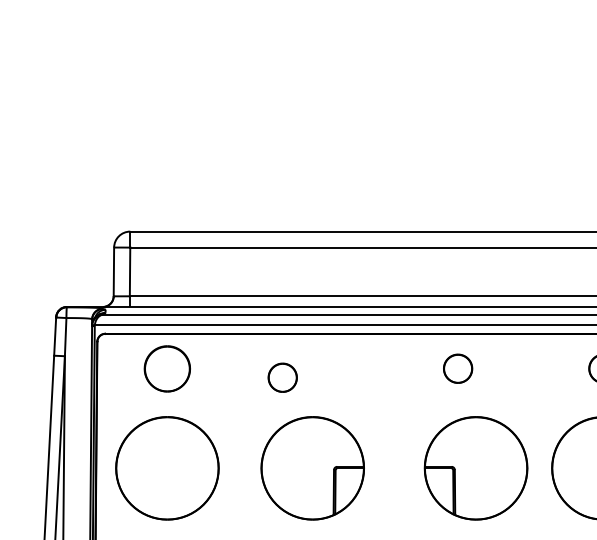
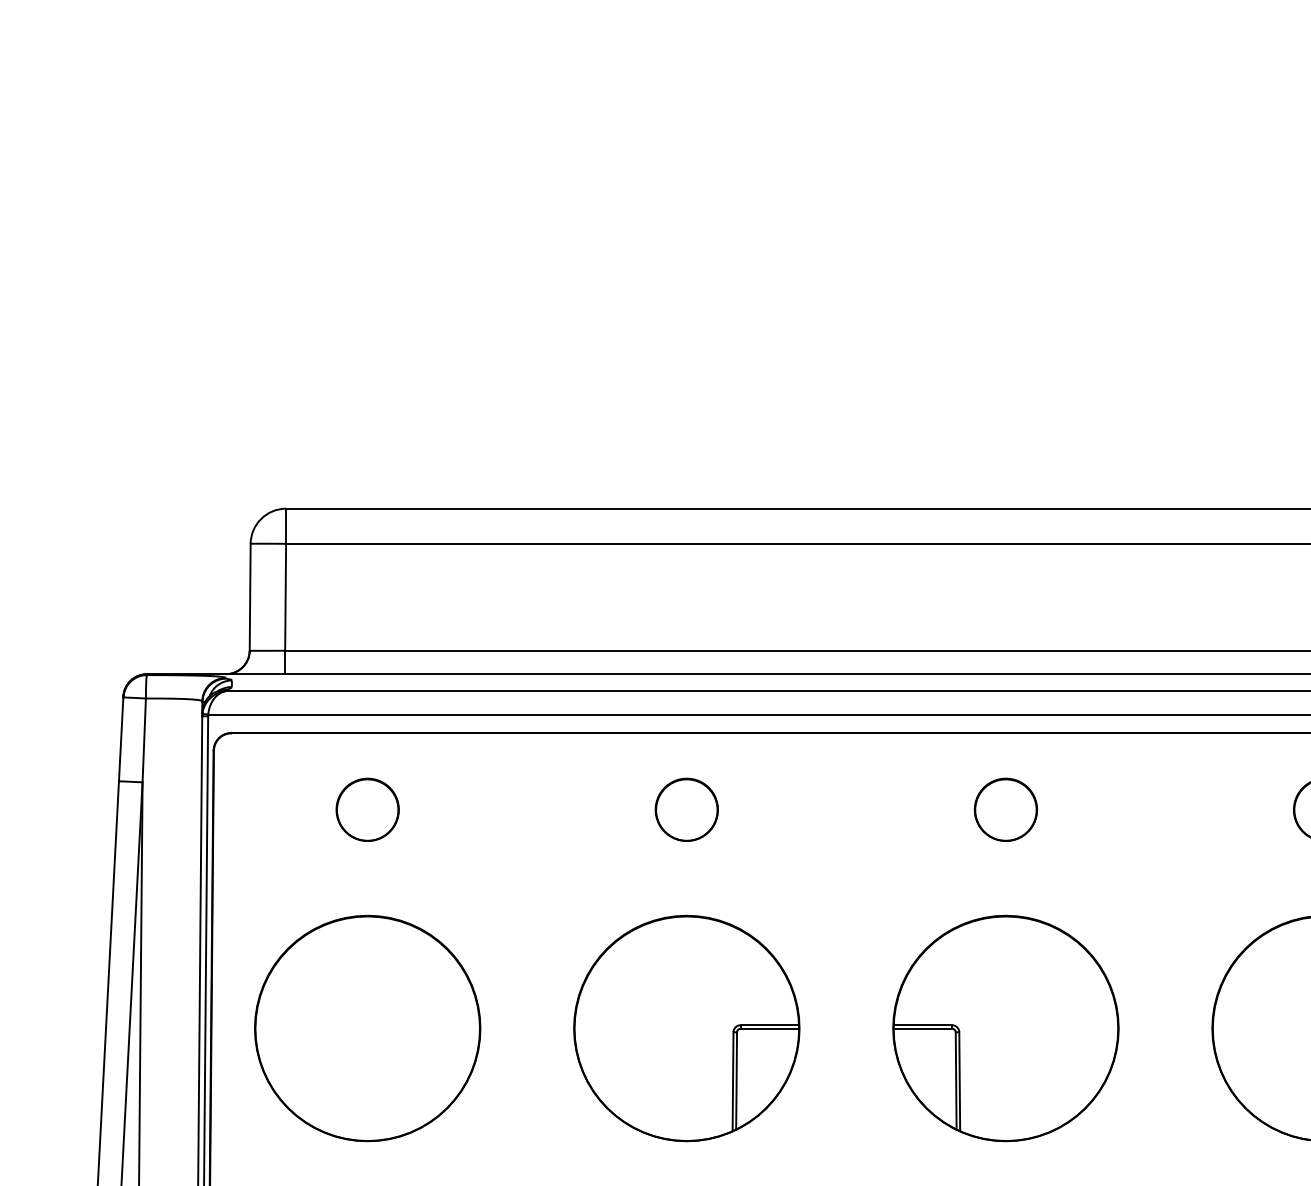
part: (167, 368) -> (367, 809), size x0.62
part: (282, 377) -> (686, 809), moved
part: (475, 468) -> (1004, 1028), moved

